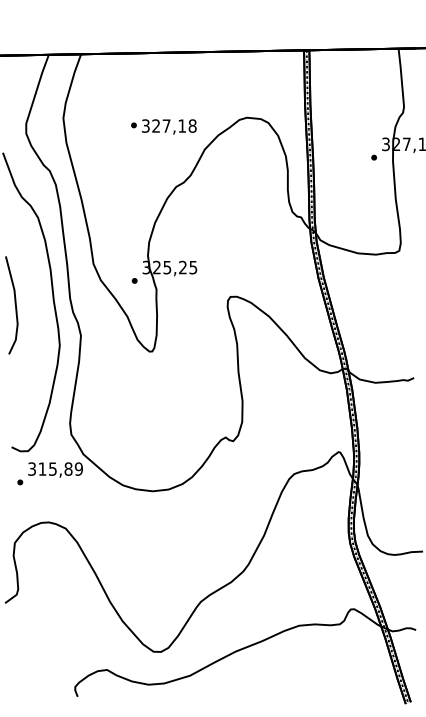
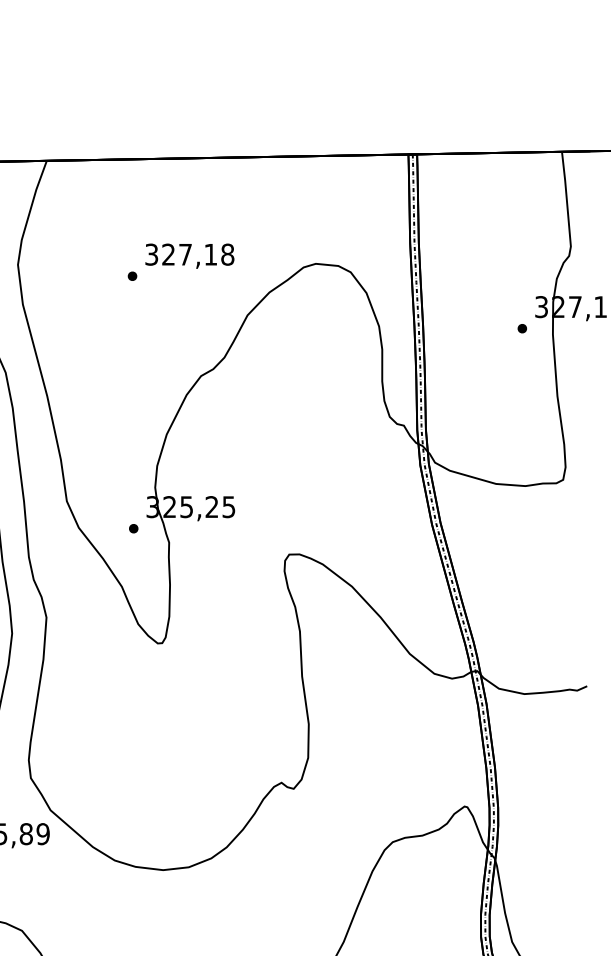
text: (169, 126) -> (190, 255), moved

